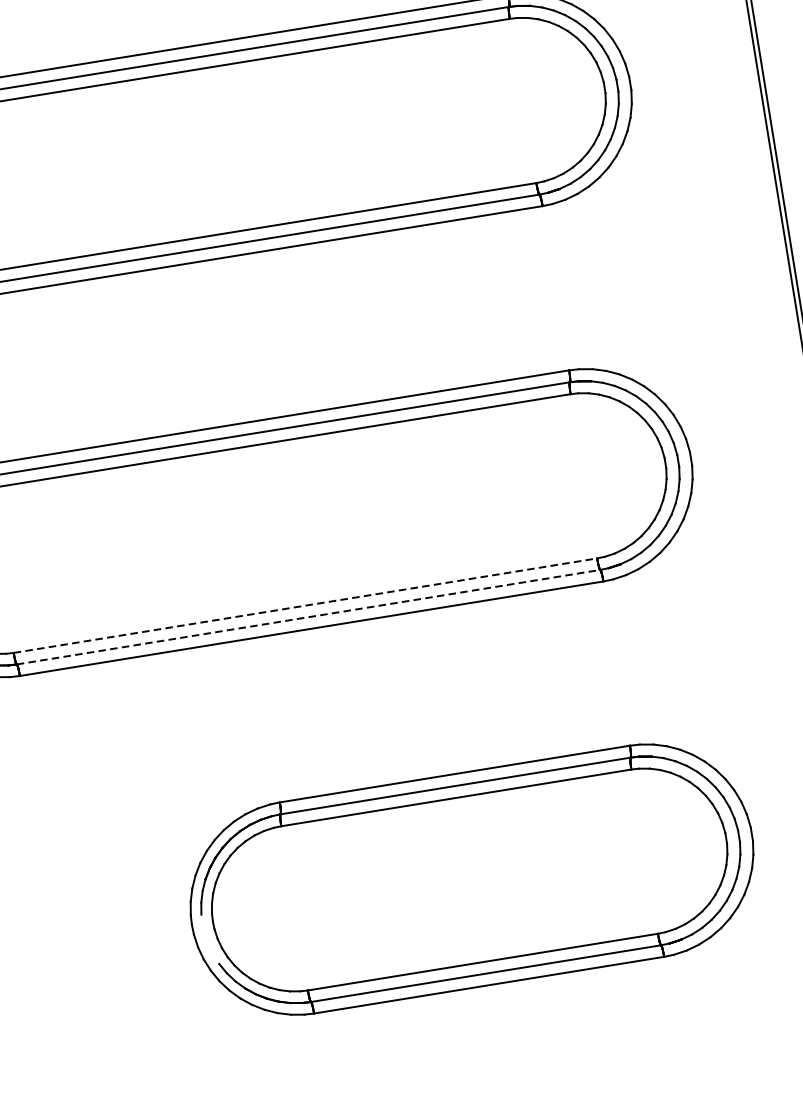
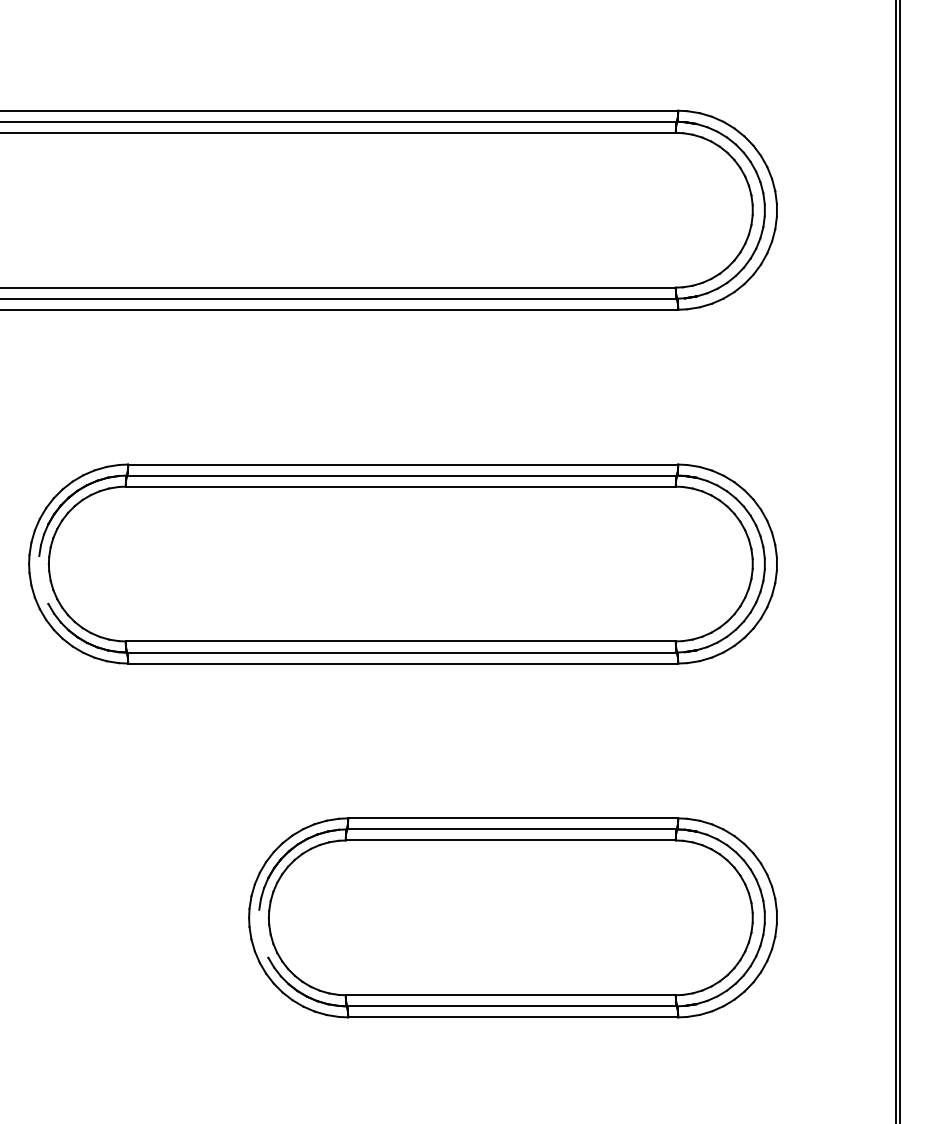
line: (306, 605) -> (401, 641), dashed -> solid
line: (308, 617) -> (401, 652), dashed -> solid

